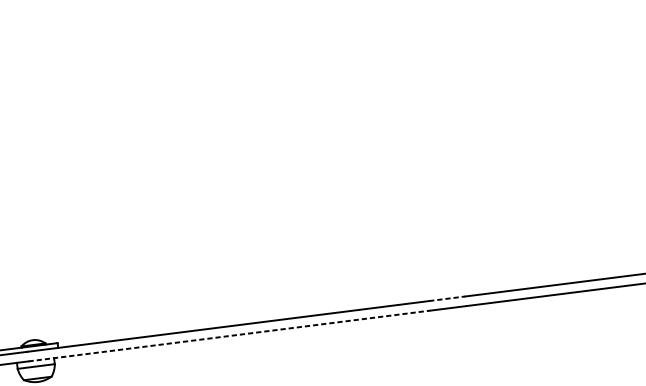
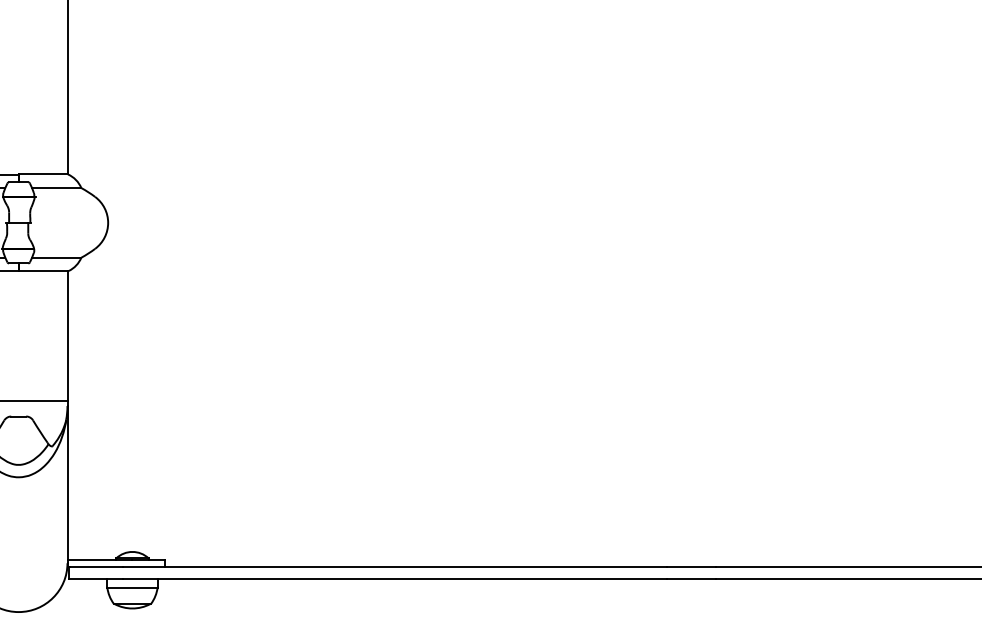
line: (447, 298) -> (691, 566), dashed -> solid
line: (229, 335) -> (395, 579), dashed -> solid

